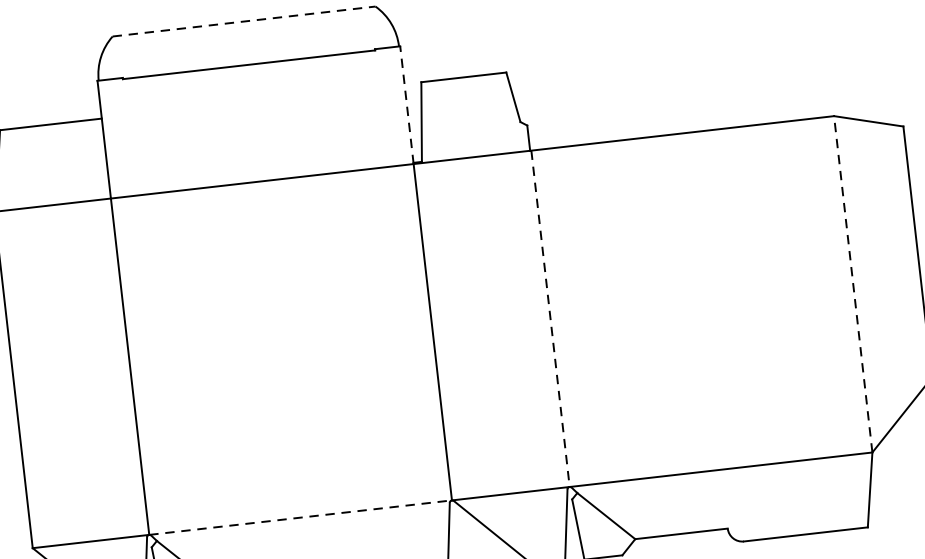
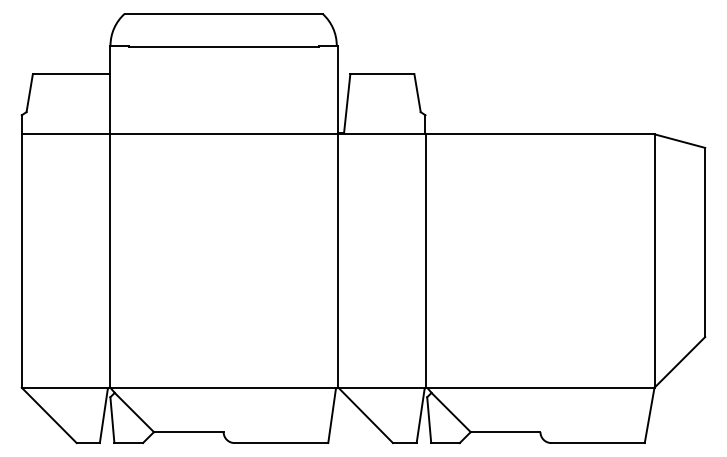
line: (245, 20) -> (224, 13), dashed -> solid
line: (406, 104) -> (337, 89), dashed -> solid
line: (853, 284) -> (654, 261), dashed -> solid
line: (550, 319) -> (426, 261), dashed -> solid
line: (301, 517) -> (224, 387), dashed -> solid

